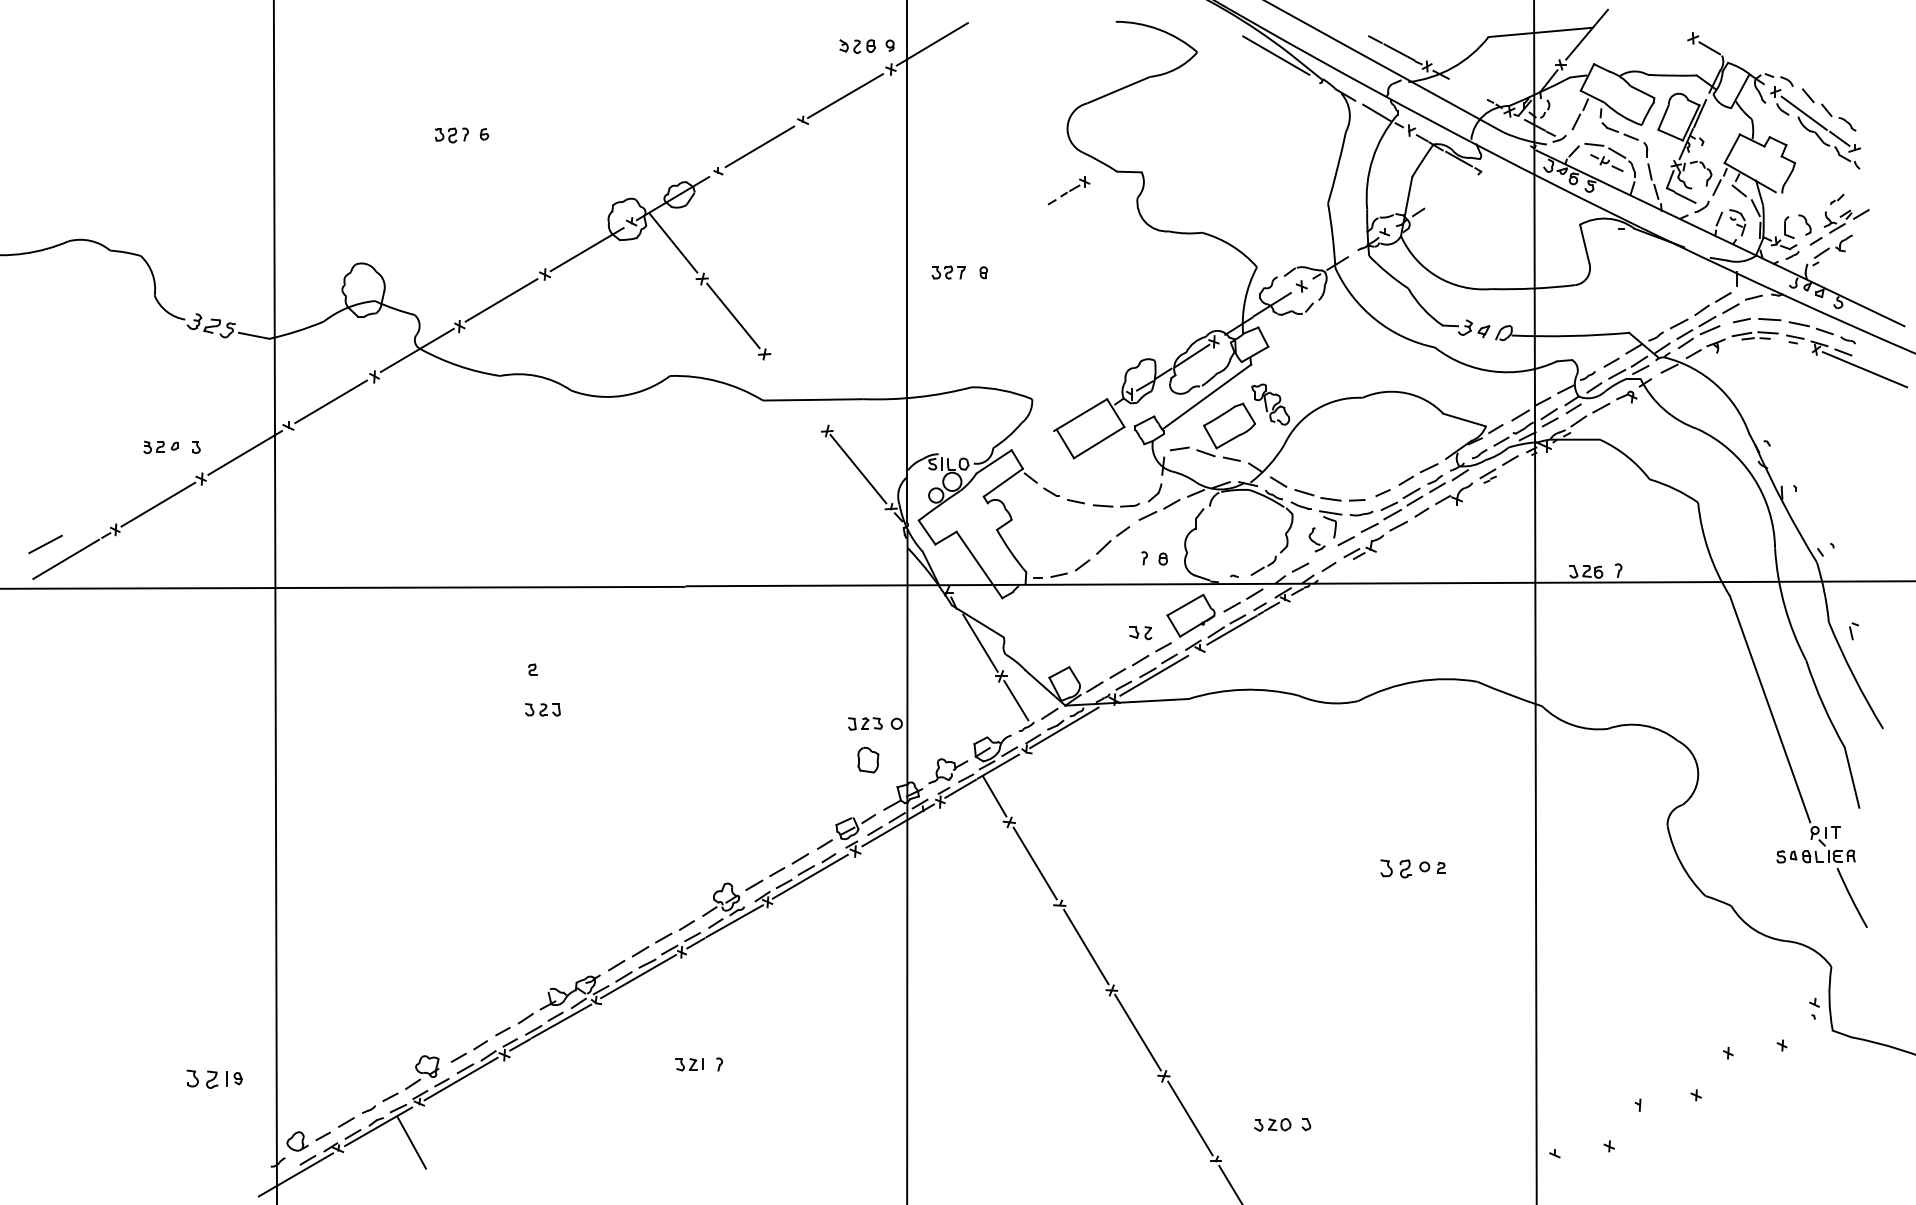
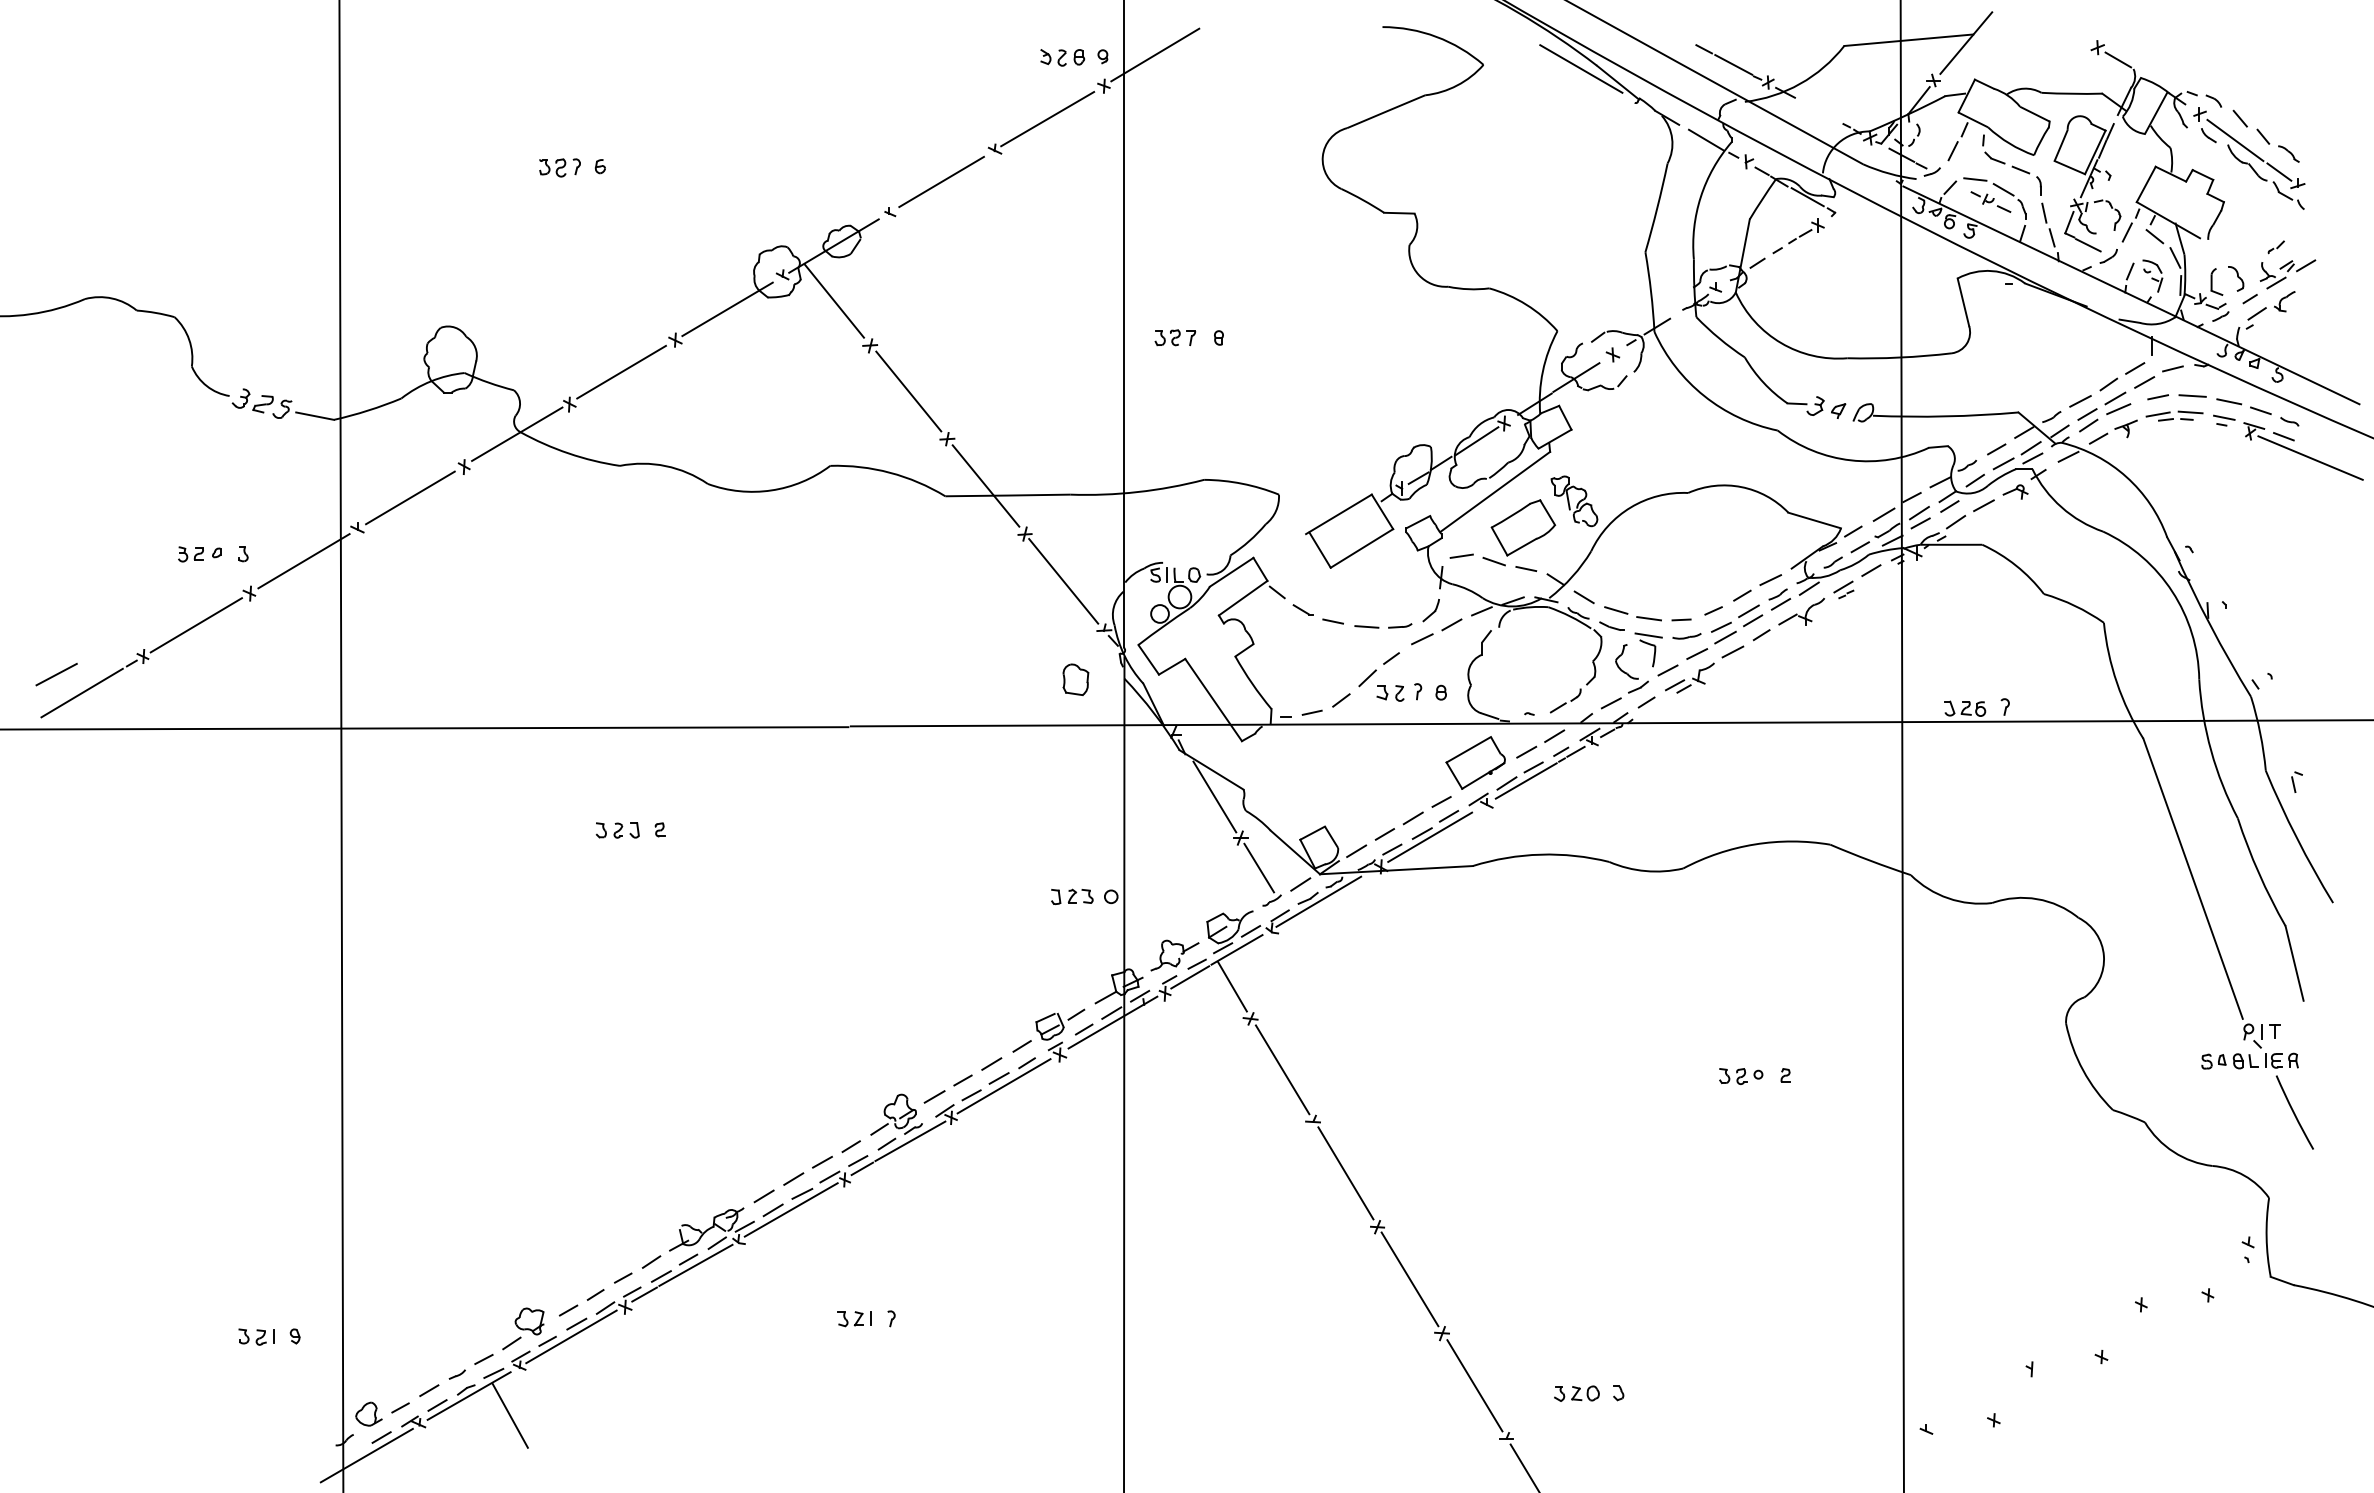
part: (1068, 190) -> (1798, 236), moved
line: (795, 391) -> (985, 485), added
part: (1316, 539) -> (1631, 668), size x1.67
part: (1140, 633) -> (1390, 693), moved
part: (542, 709) -> (617, 830), moved
part: (867, 759) -> (1075, 679), moved
part: (1405, 868) -> (1741, 1076), size x0.71
part: (206, 1078) -> (256, 1336), size x0.71

